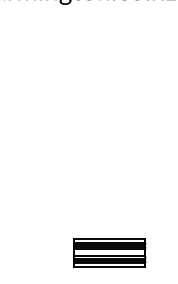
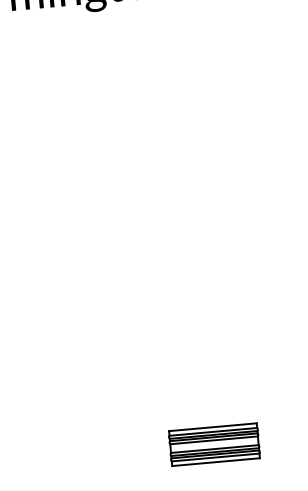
part: (109, 252) -> (213, 444), size x0.7

